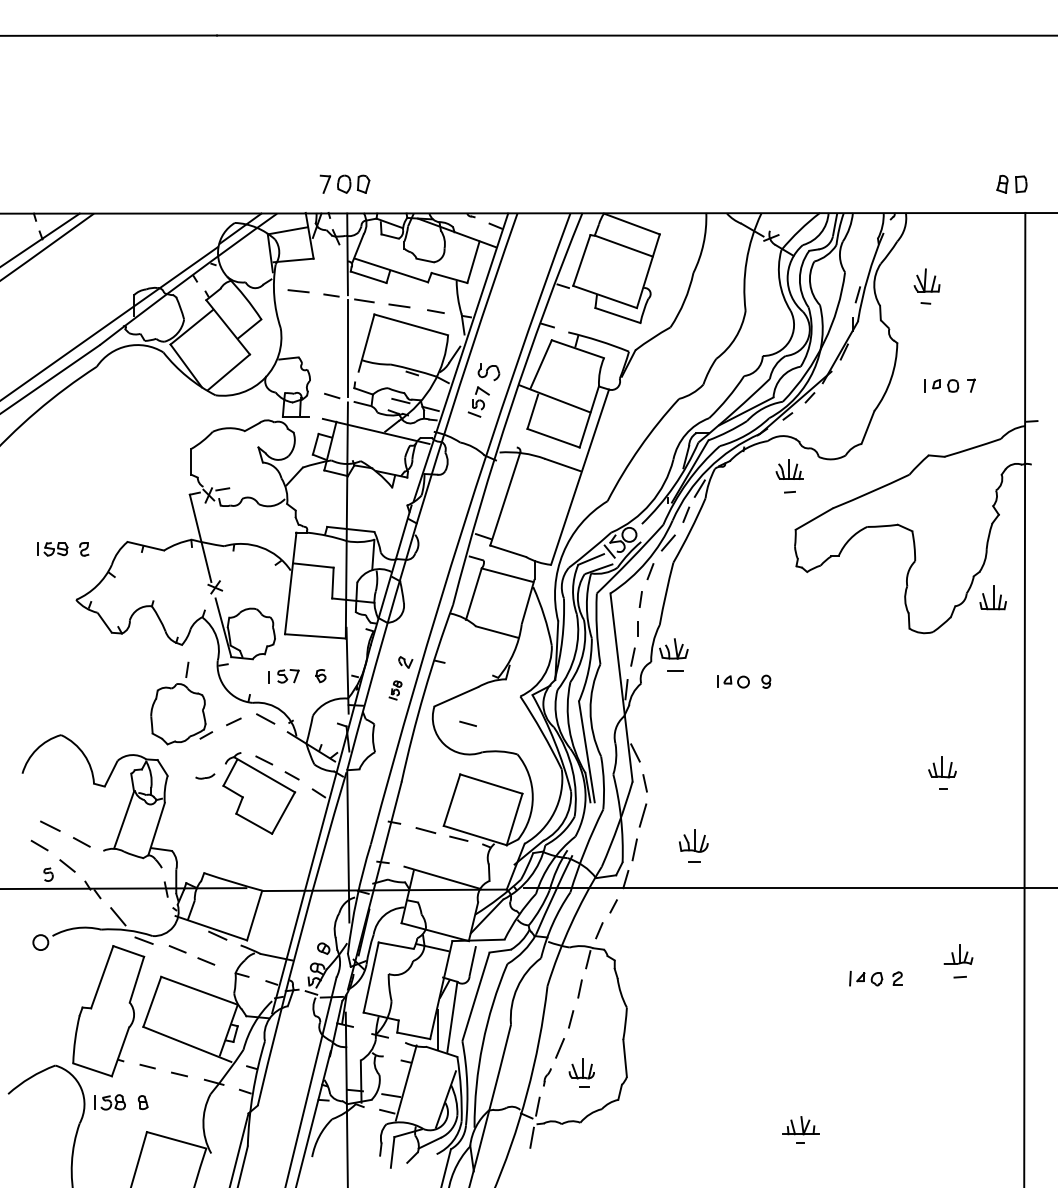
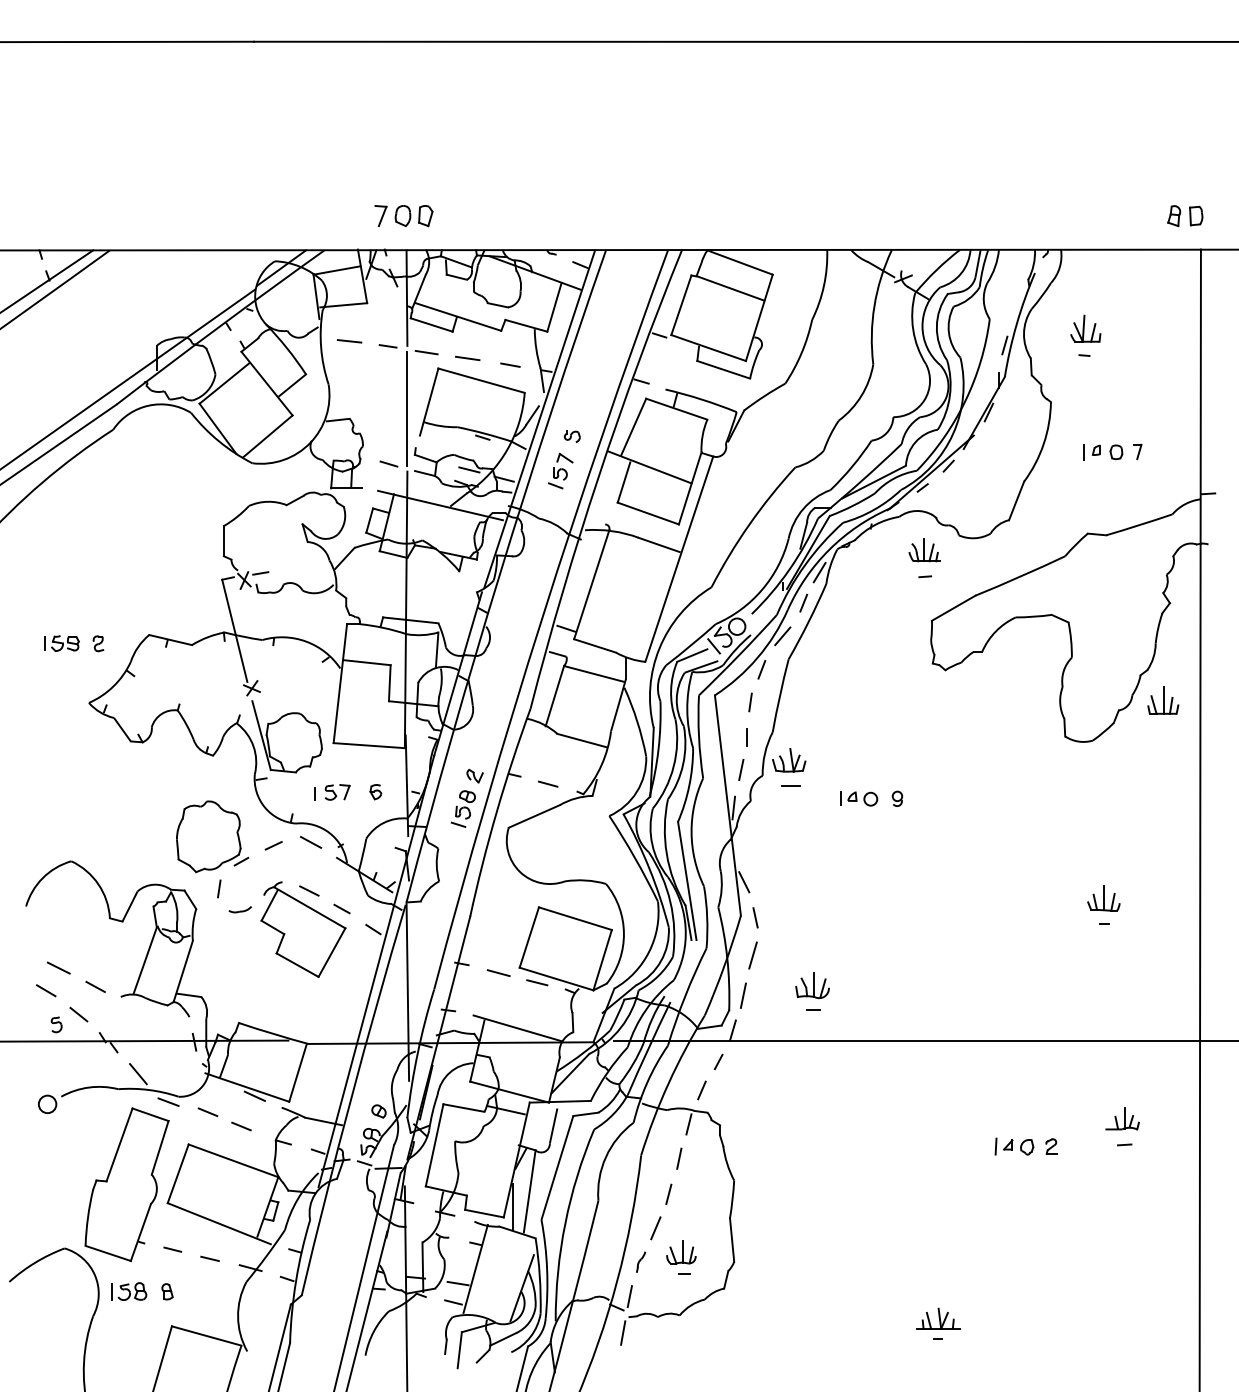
part: (488, 372) -> (571, 436), size x0.62
line: (187, 669) -> (219, 888), moved
part: (394, 690) -> (462, 808), size x1.67
line: (468, 723) -> (548, 783), moved

